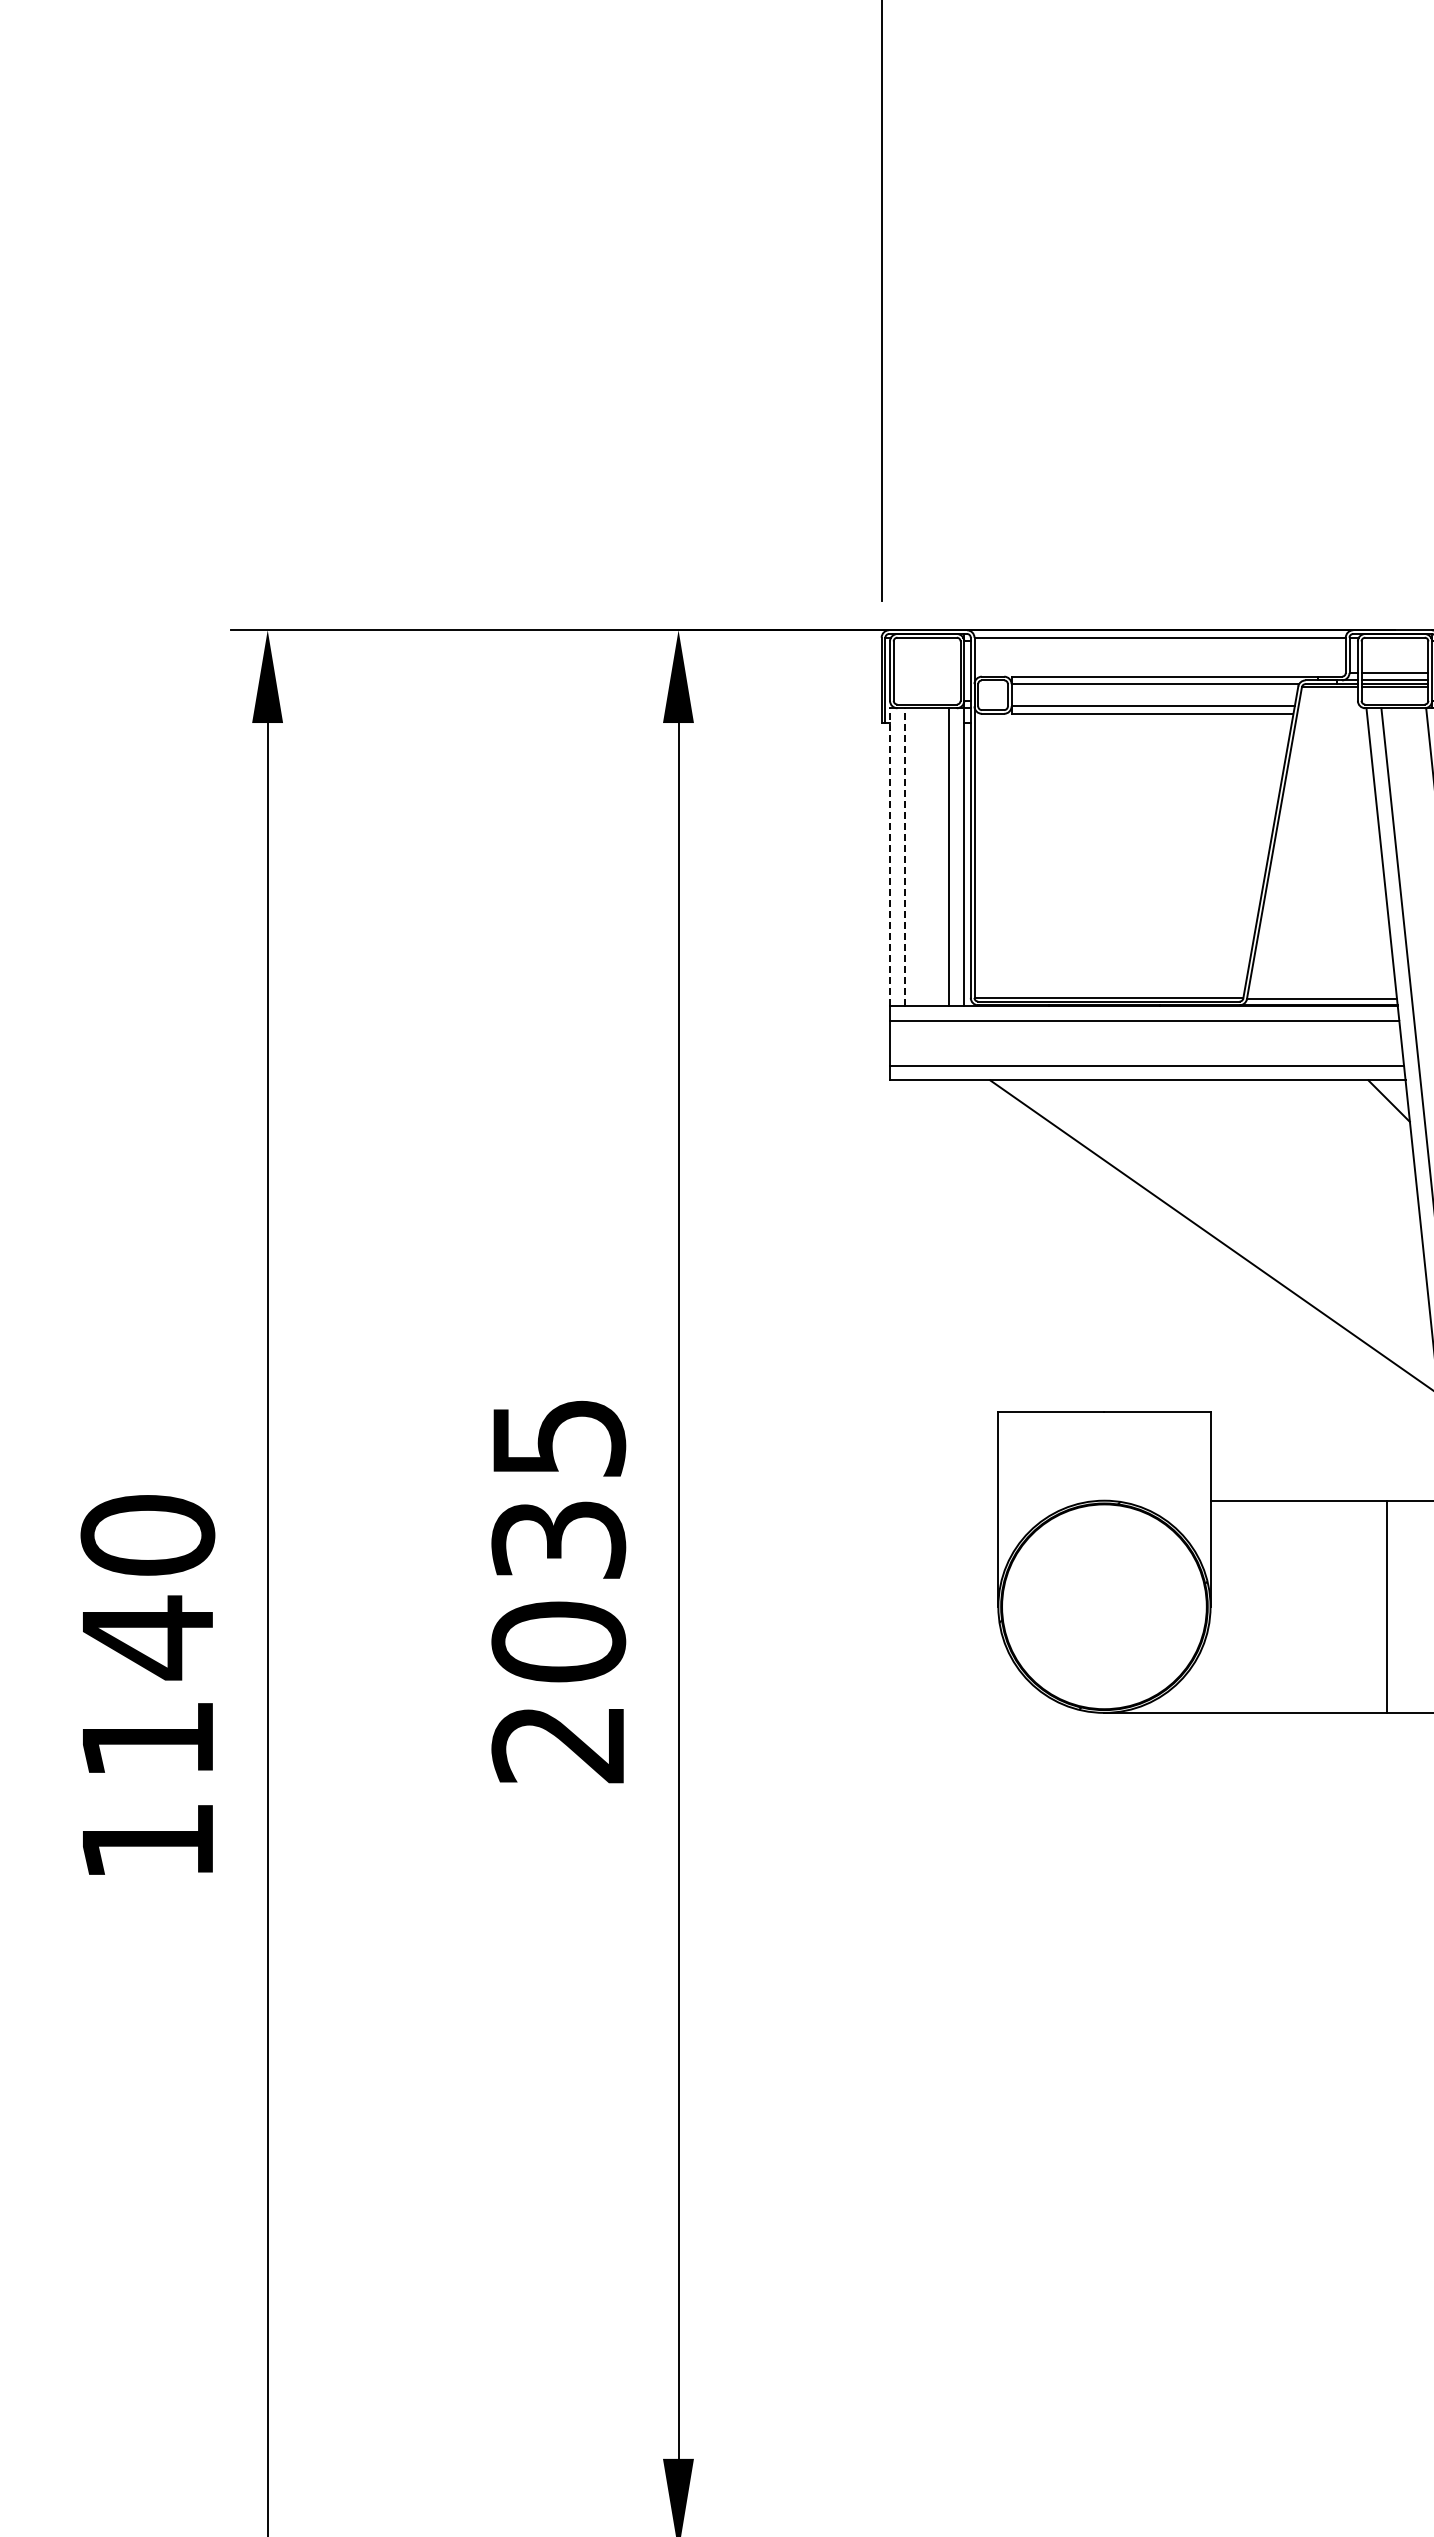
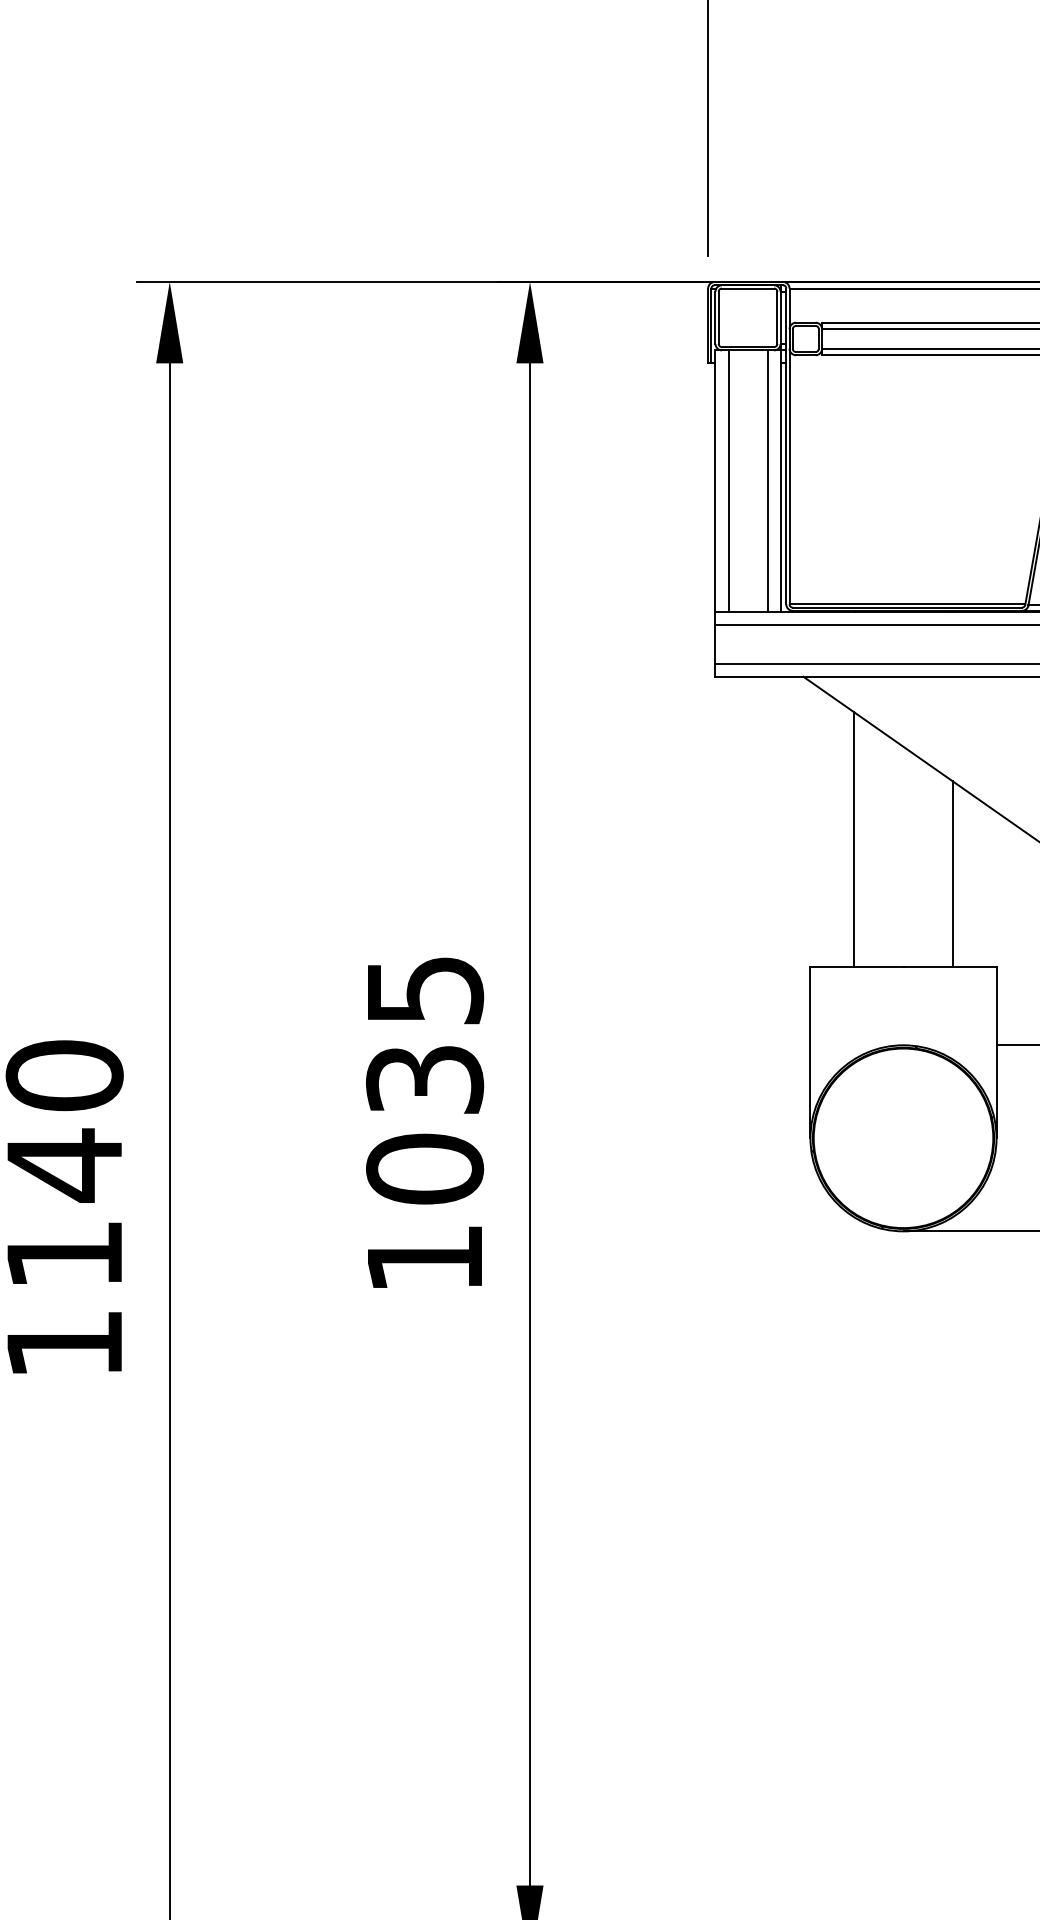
line: (890, 857) -> (715, 481), dashed -> solid
line: (904, 857) -> (728, 481), dashed -> solid
line: (1048, 1266) -> (854, 839), added
line: (1160, 1305) -> (952, 874), added
text: (557, 1745) -> (423, 1259), 2035 -> 1035

